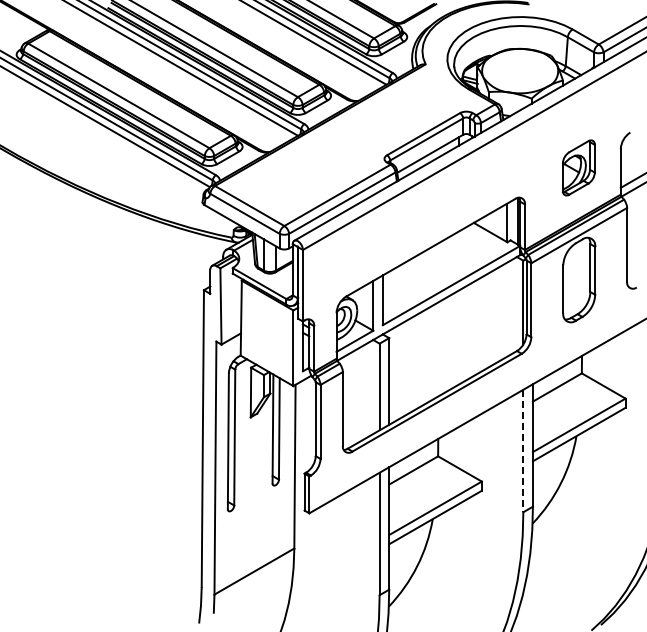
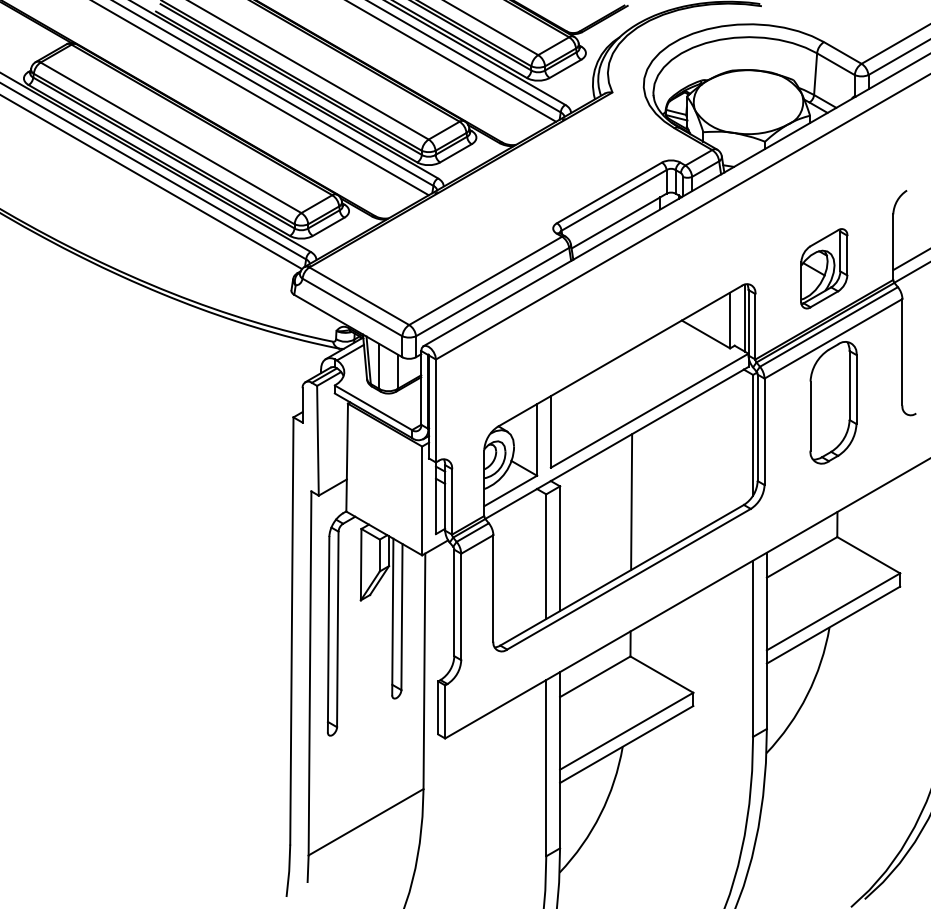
part: (578, 167) -> (823, 268), moved
line: (438, 348) -> (630, 501), added
line: (523, 451) -> (753, 649), dashed -> solid

